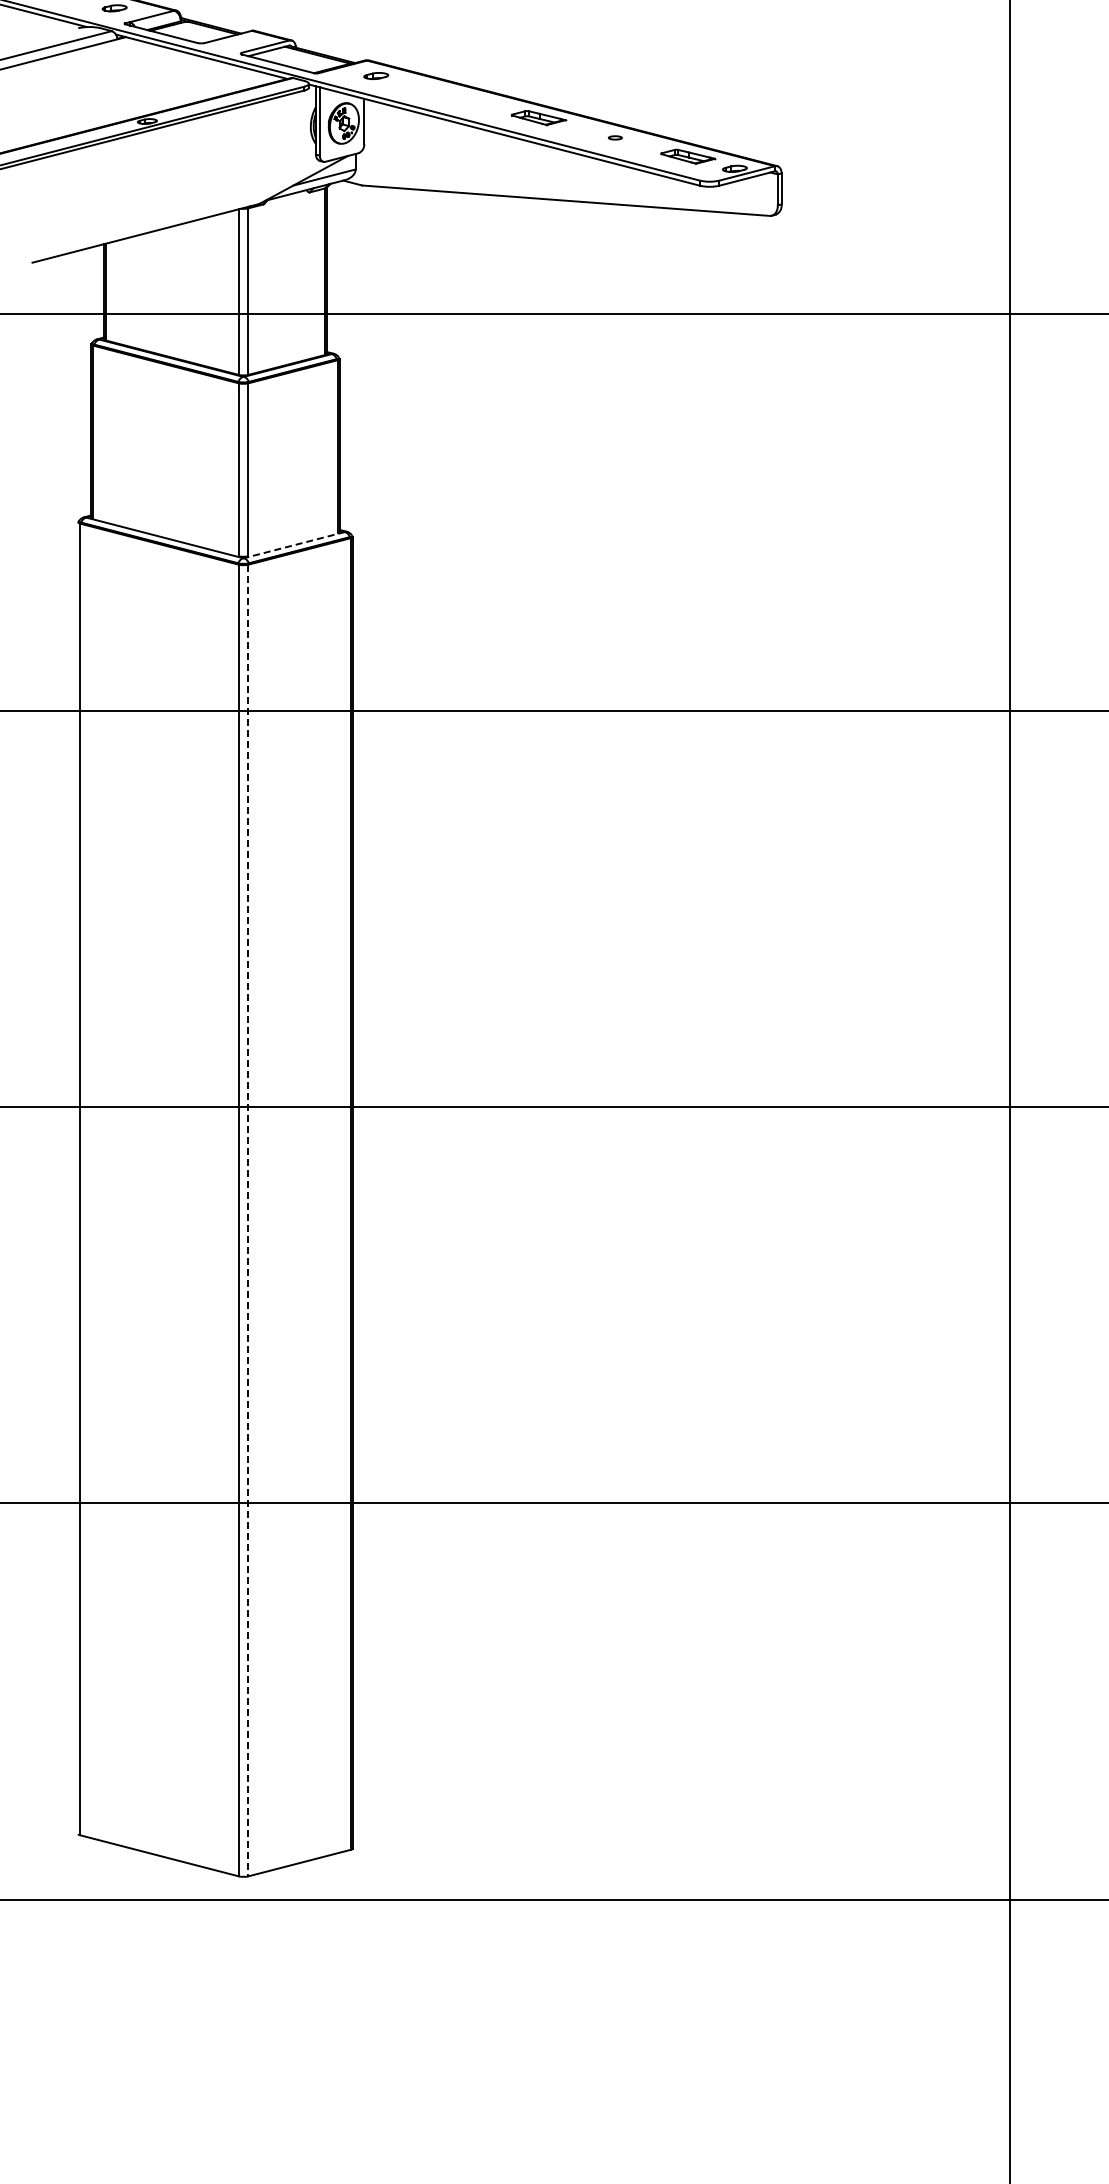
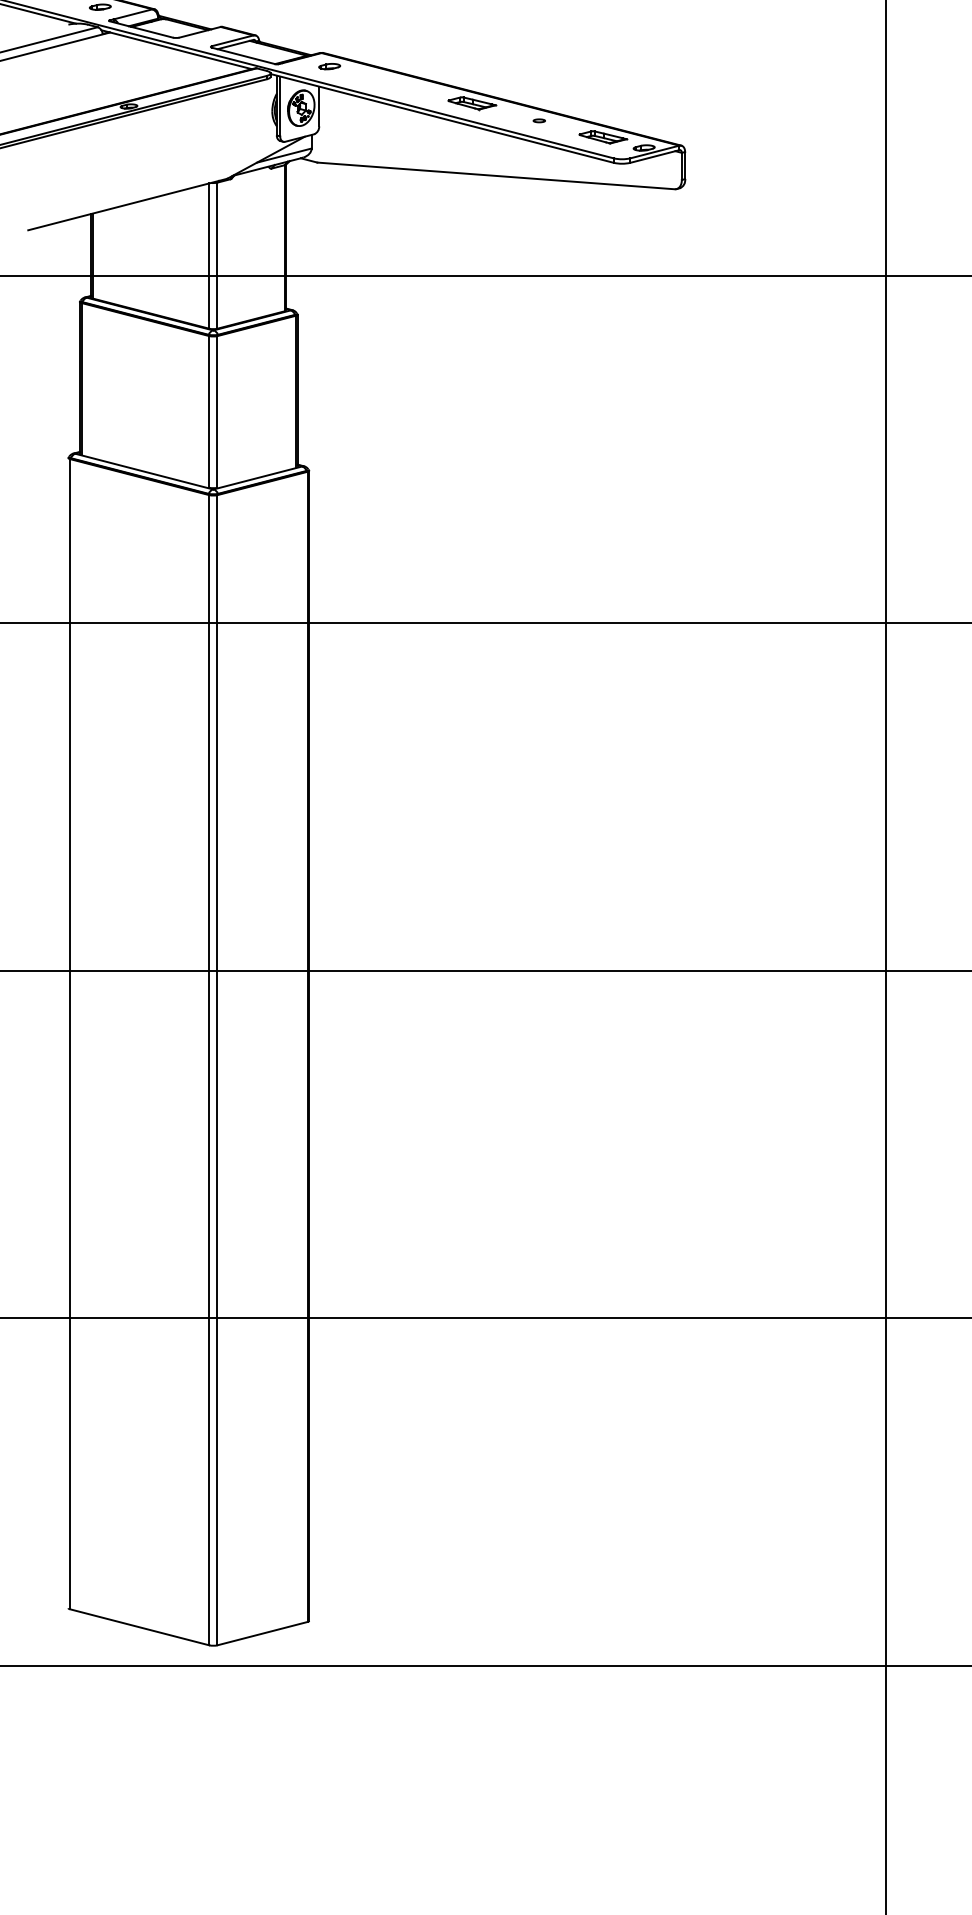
line: (294, 545) -> (258, 478), dashed -> solid
line: (248, 1220) -> (217, 1070), dashed -> solid

